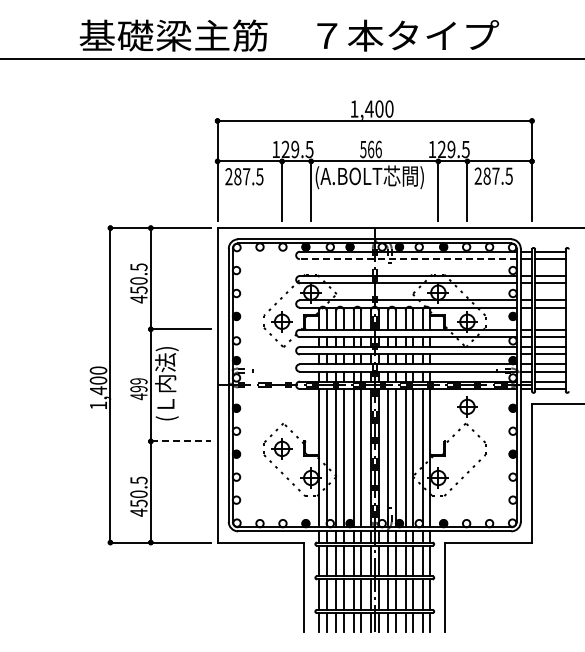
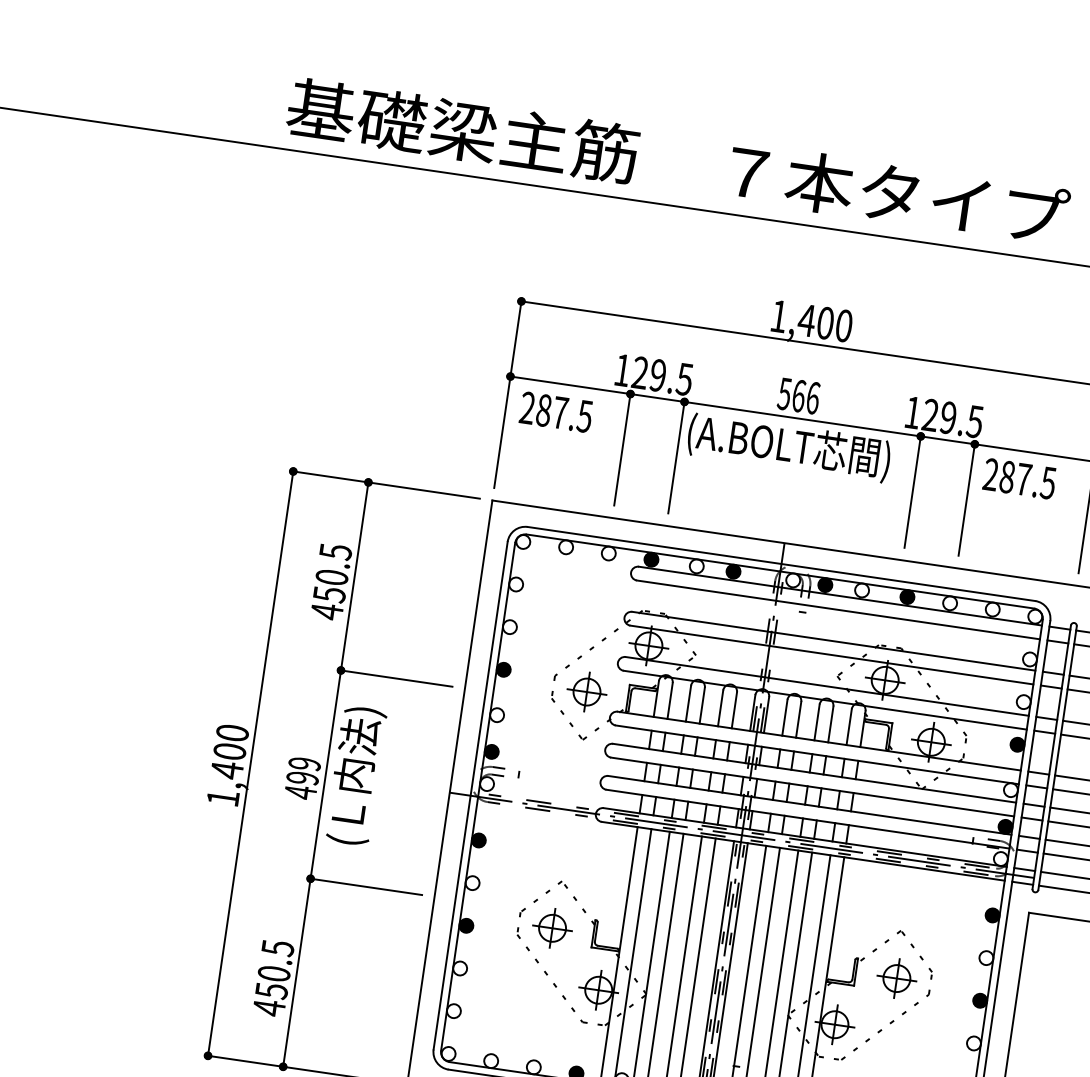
line: (407, 259) -> (836, 610), dashed -> solid
part: (467, 406) -> (897, 977), moved
line: (180, 441) -> (365, 886), dashed -> solid

